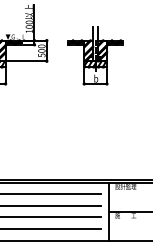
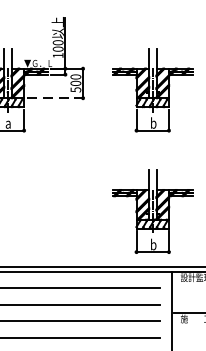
line: (27, 61) -> (55, 98), solid -> dashed
part: (95, 140) -> (152, 211), added

